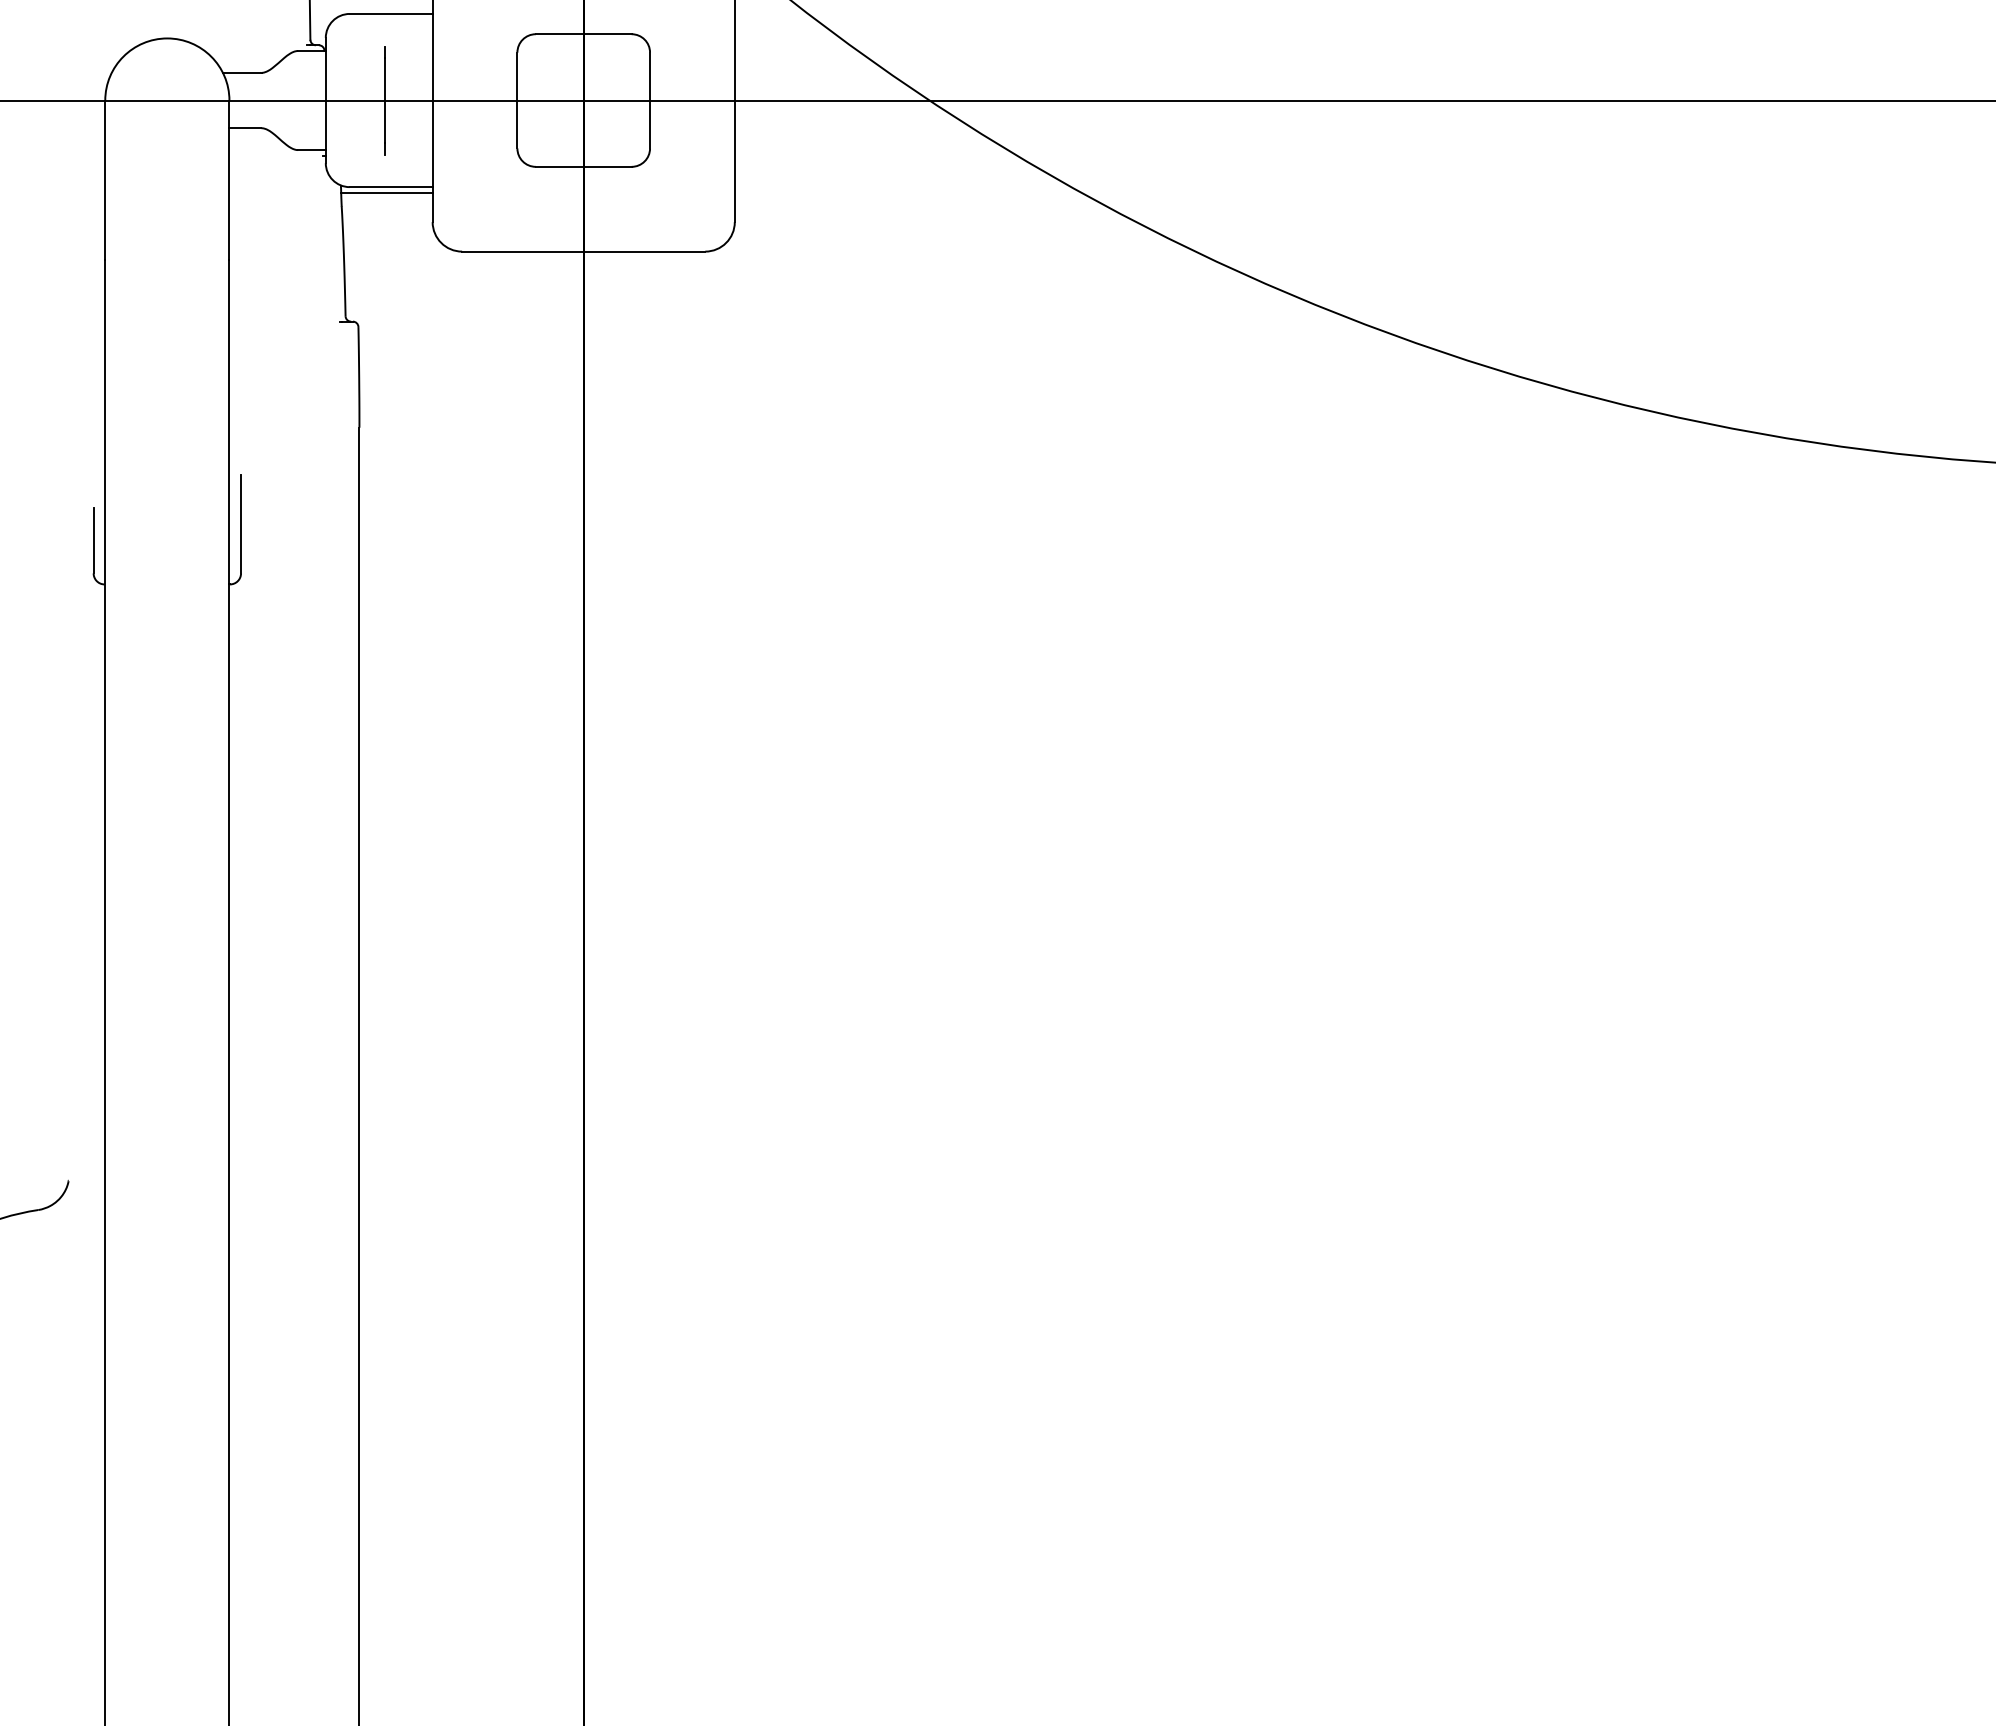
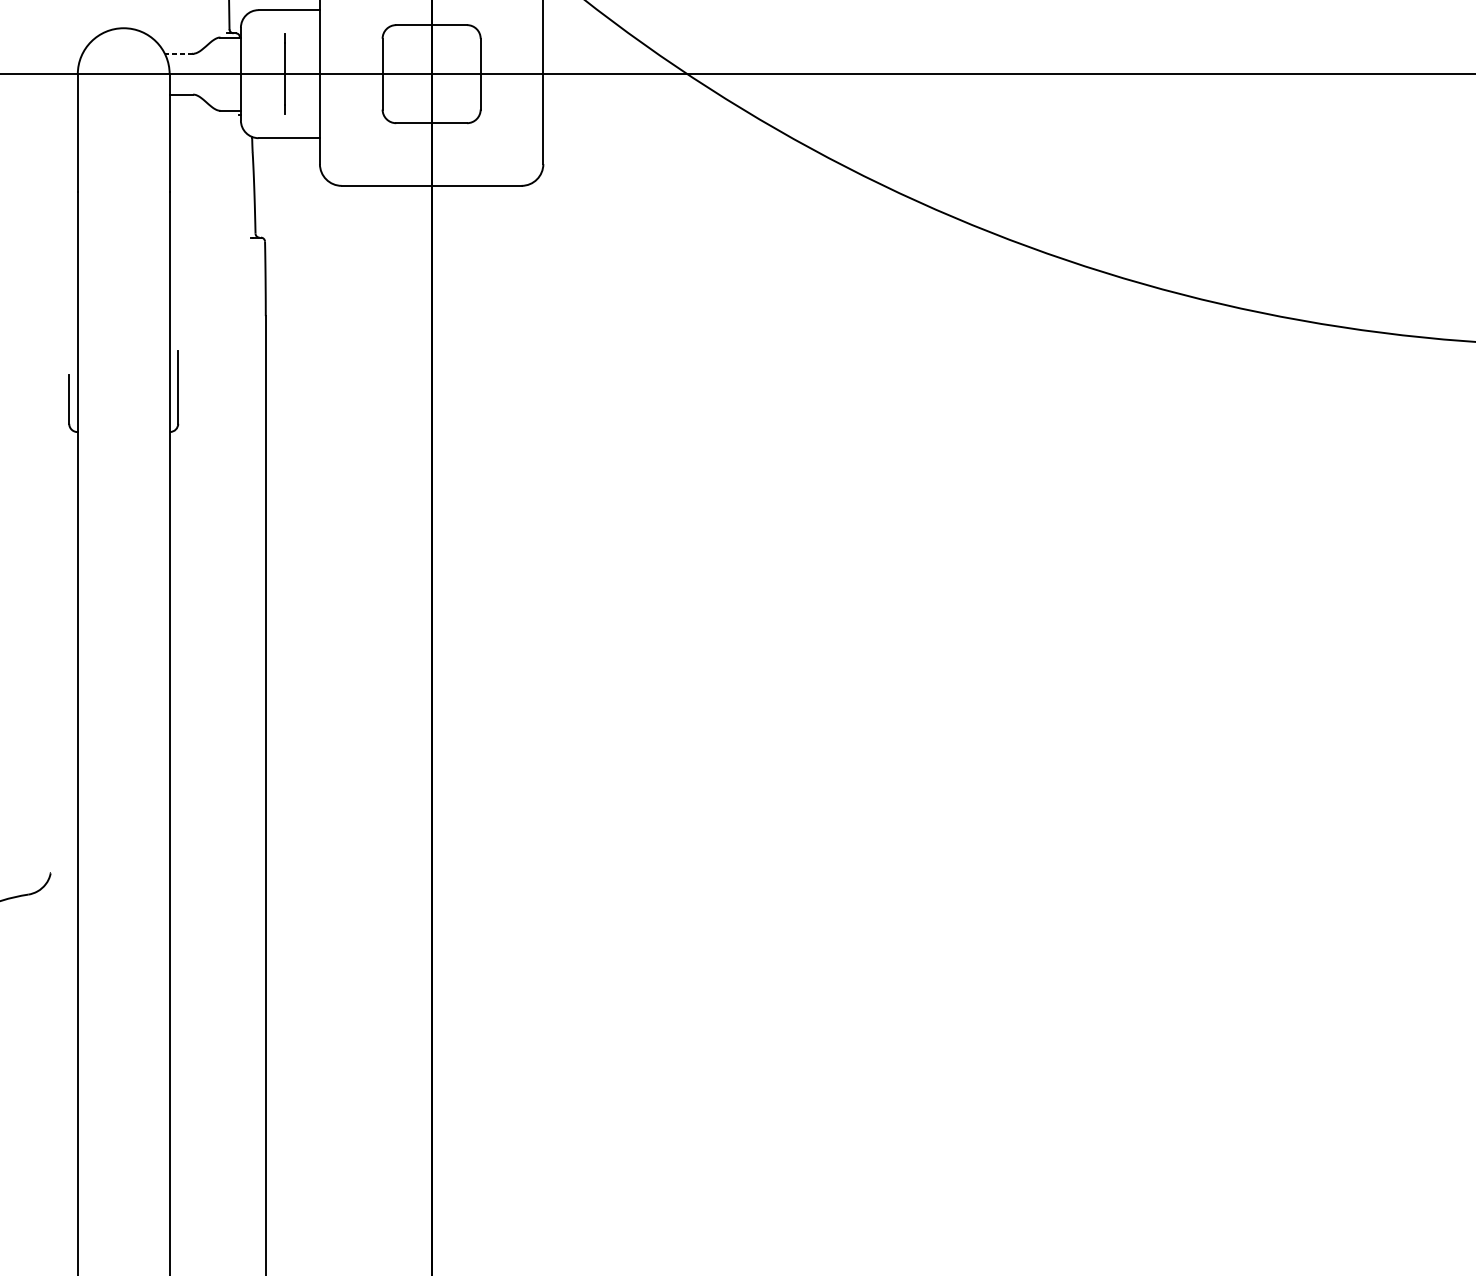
line: (241, 72) -> (178, 53), solid -> dashed
line: (386, 192) -> (285, 142), removed

